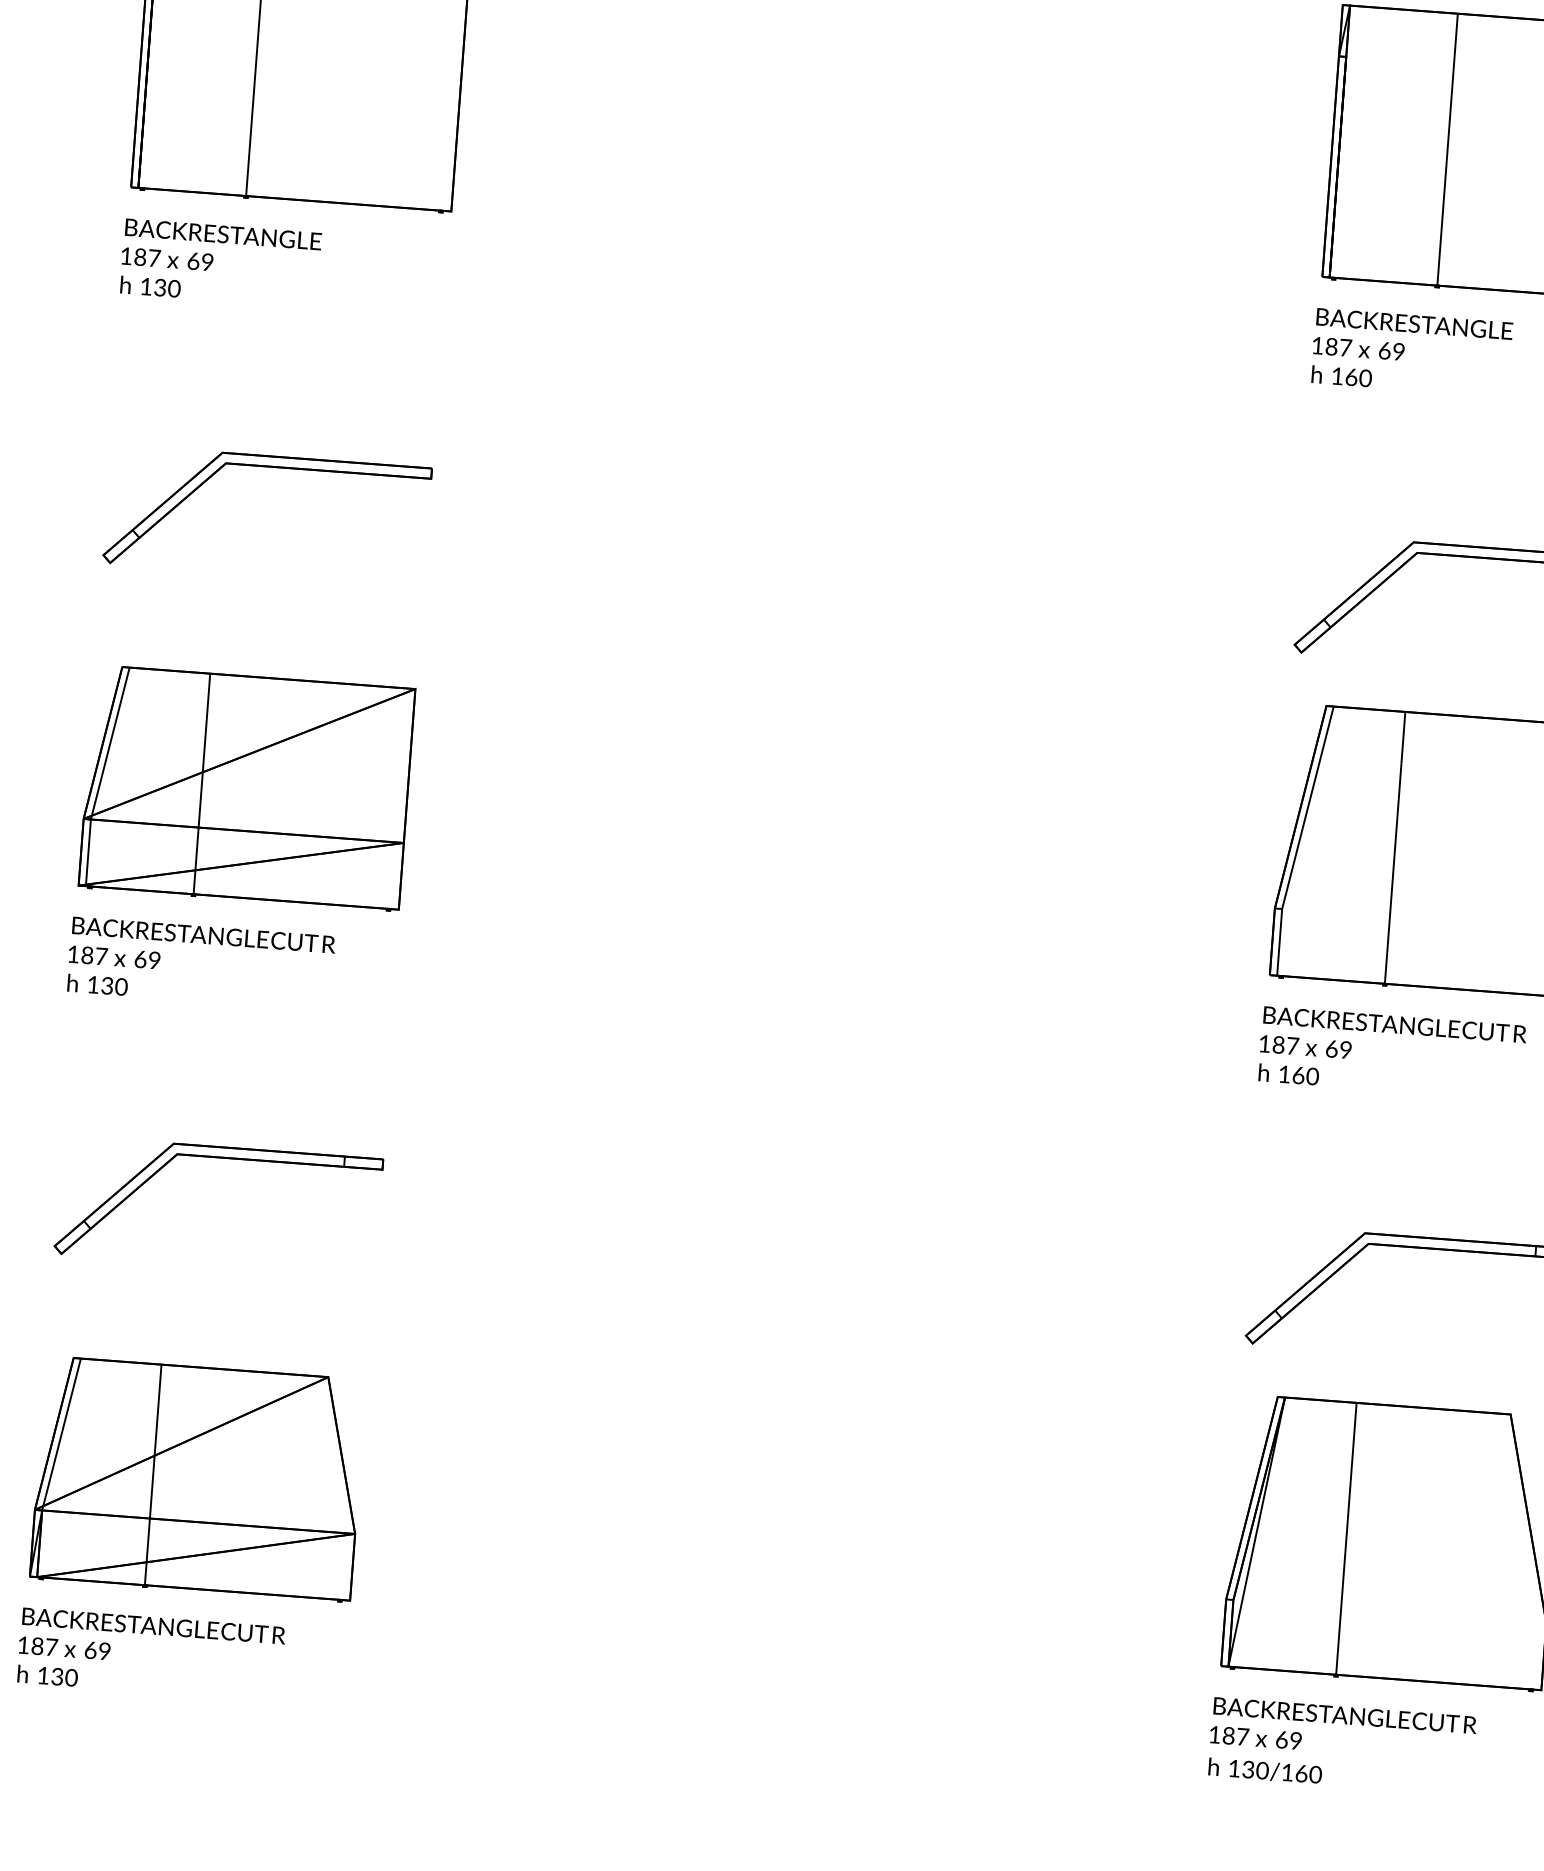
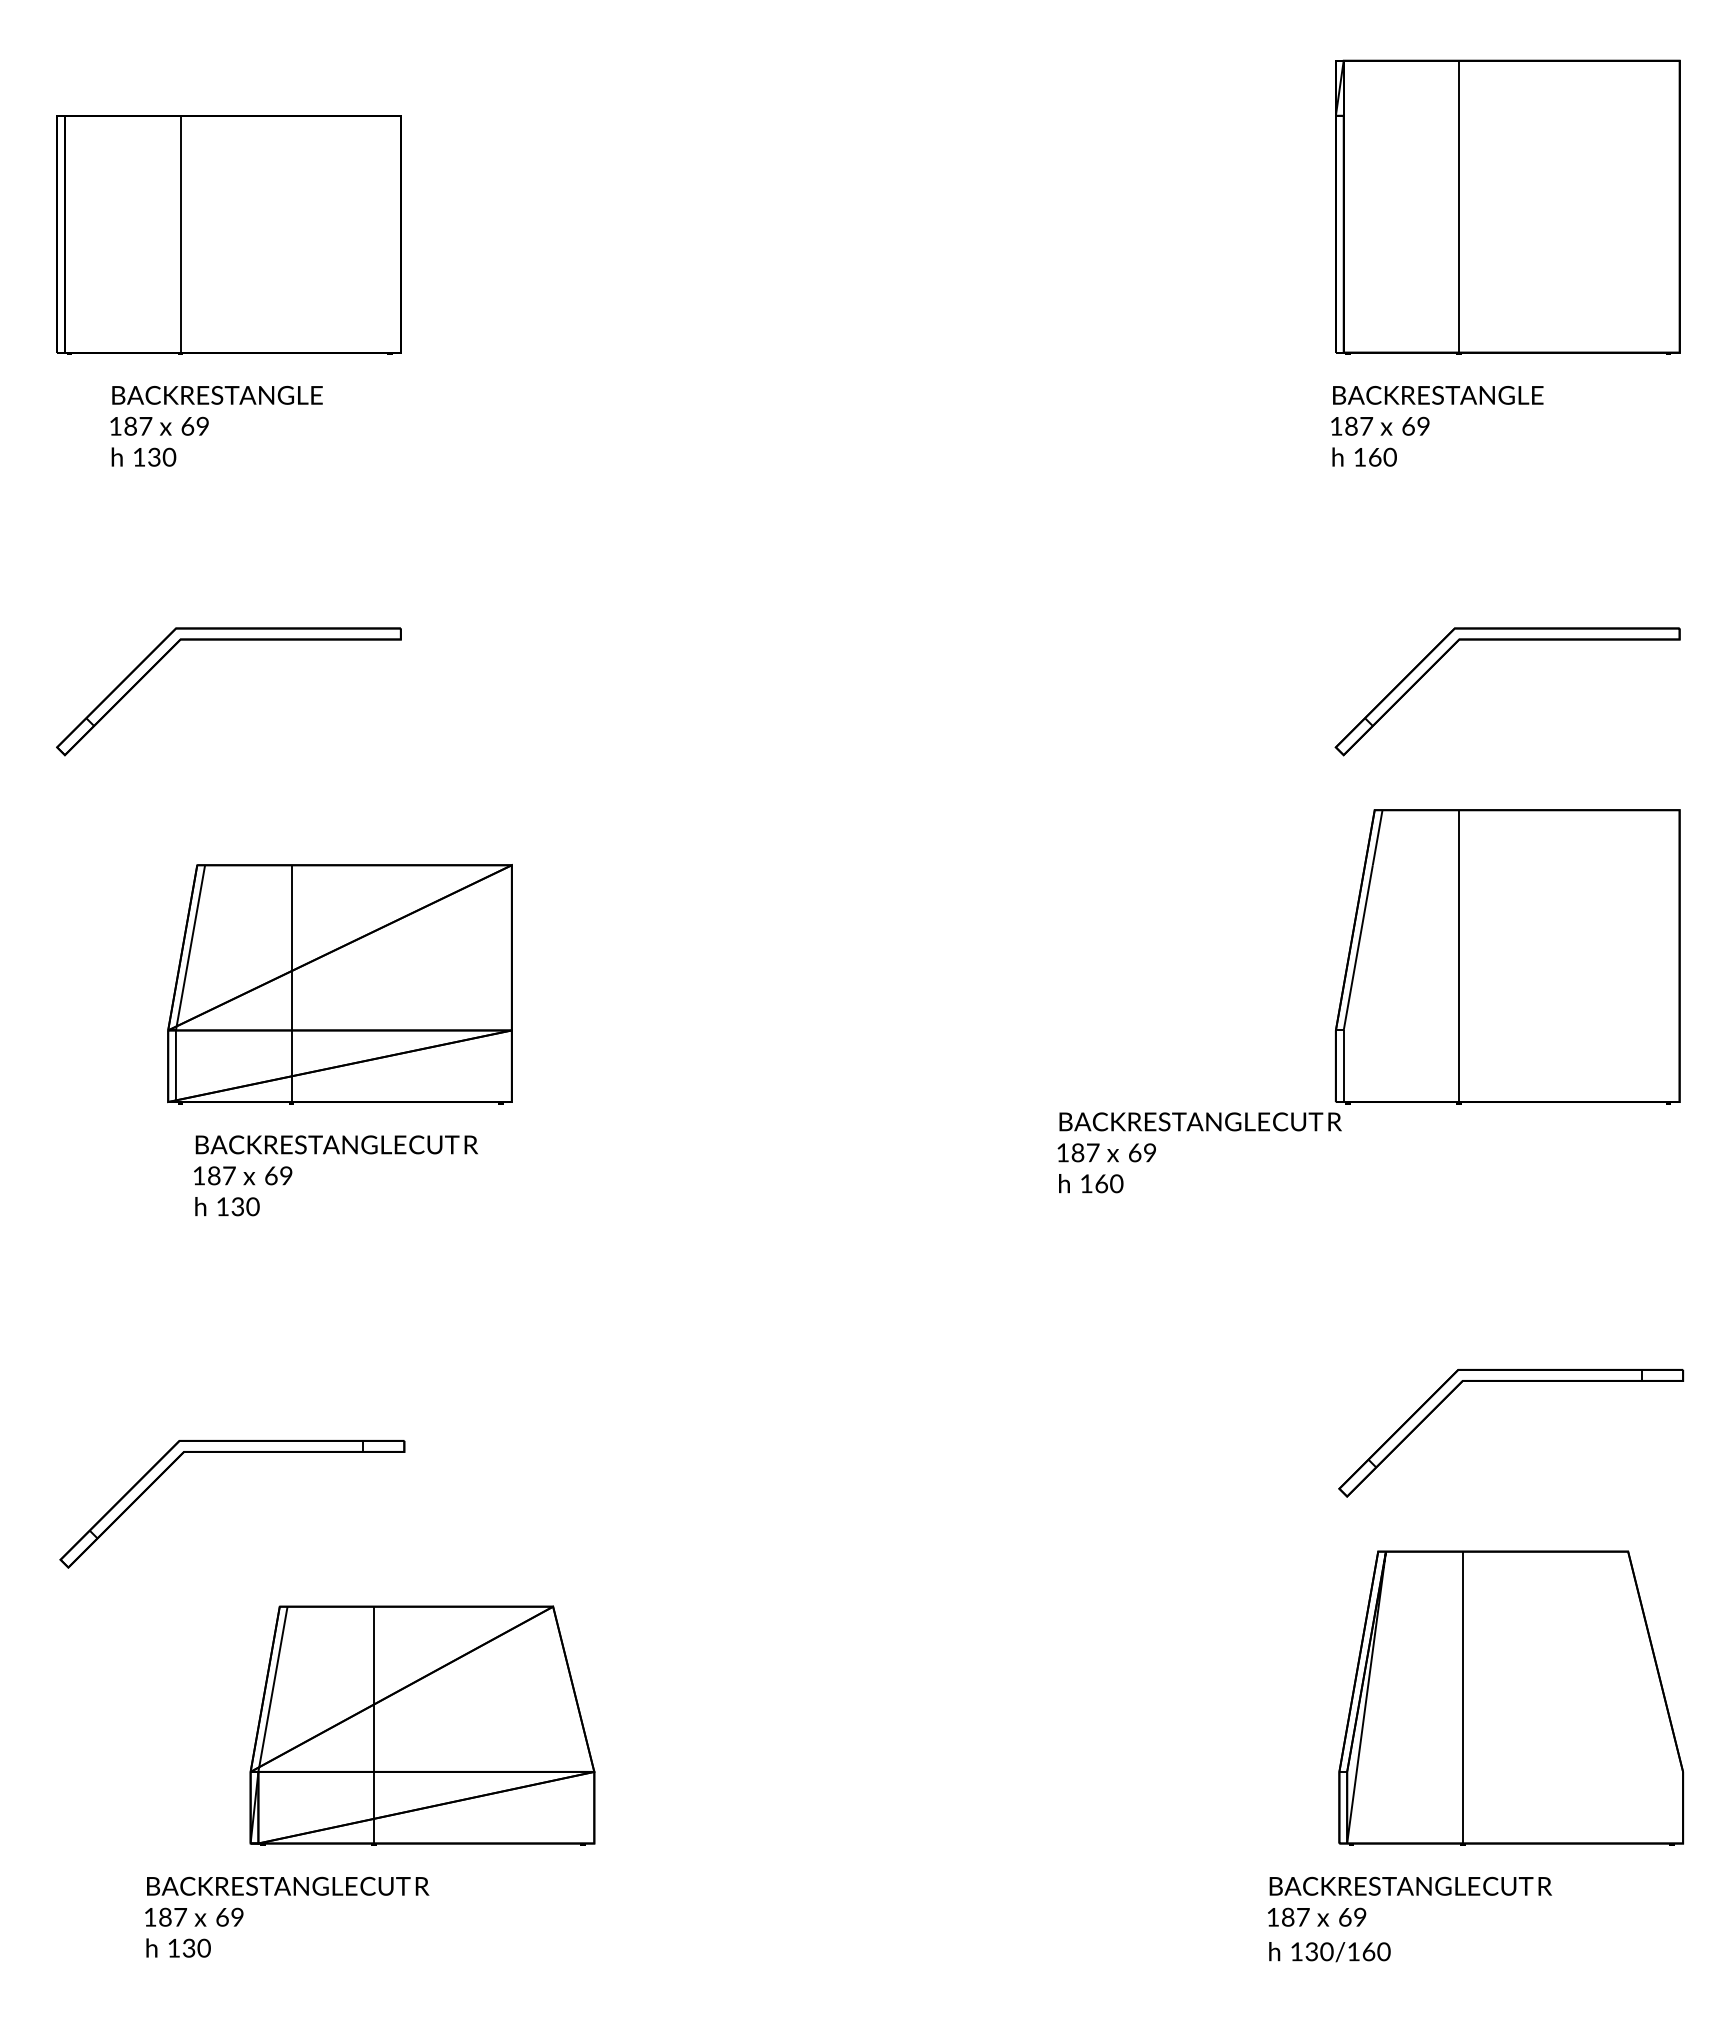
text: (220, 263) -> (216, 426), moved
part: (246, 788) -> (339, 984), moved
text: (200, 963) -> (335, 1175), moved
text: (1391, 1053) -> (1199, 1152), moved
part: (222, 1158) -> (232, 1452), moved
part: (198, 1478) -> (422, 1725), moved
text: (151, 1654) -> (287, 1916), moved
text: (1341, 1746) -> (1409, 1919), moved

